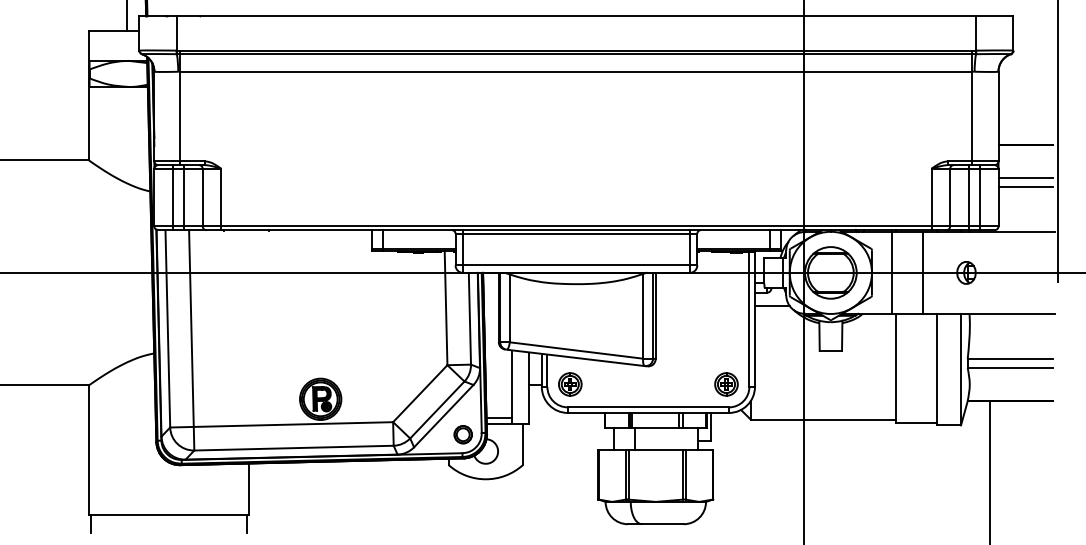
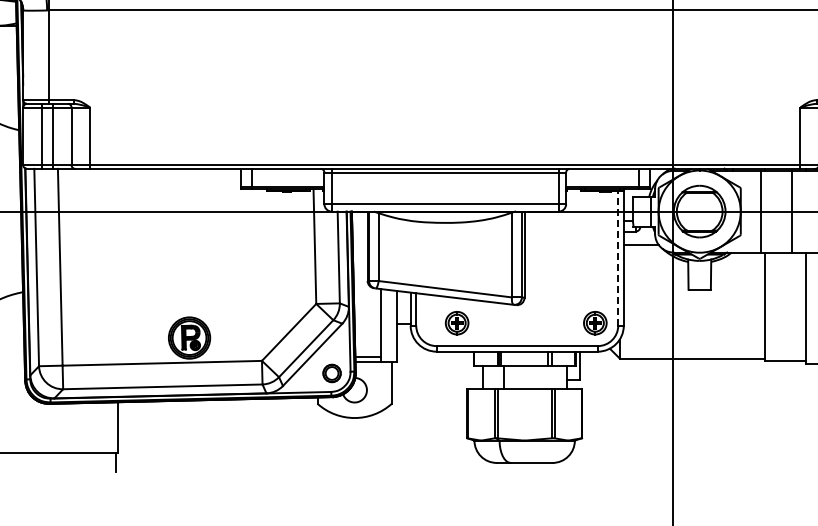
line: (749, 319) -> (618, 258), solid -> dashed
part: (570, 384) -> (457, 323), moved

